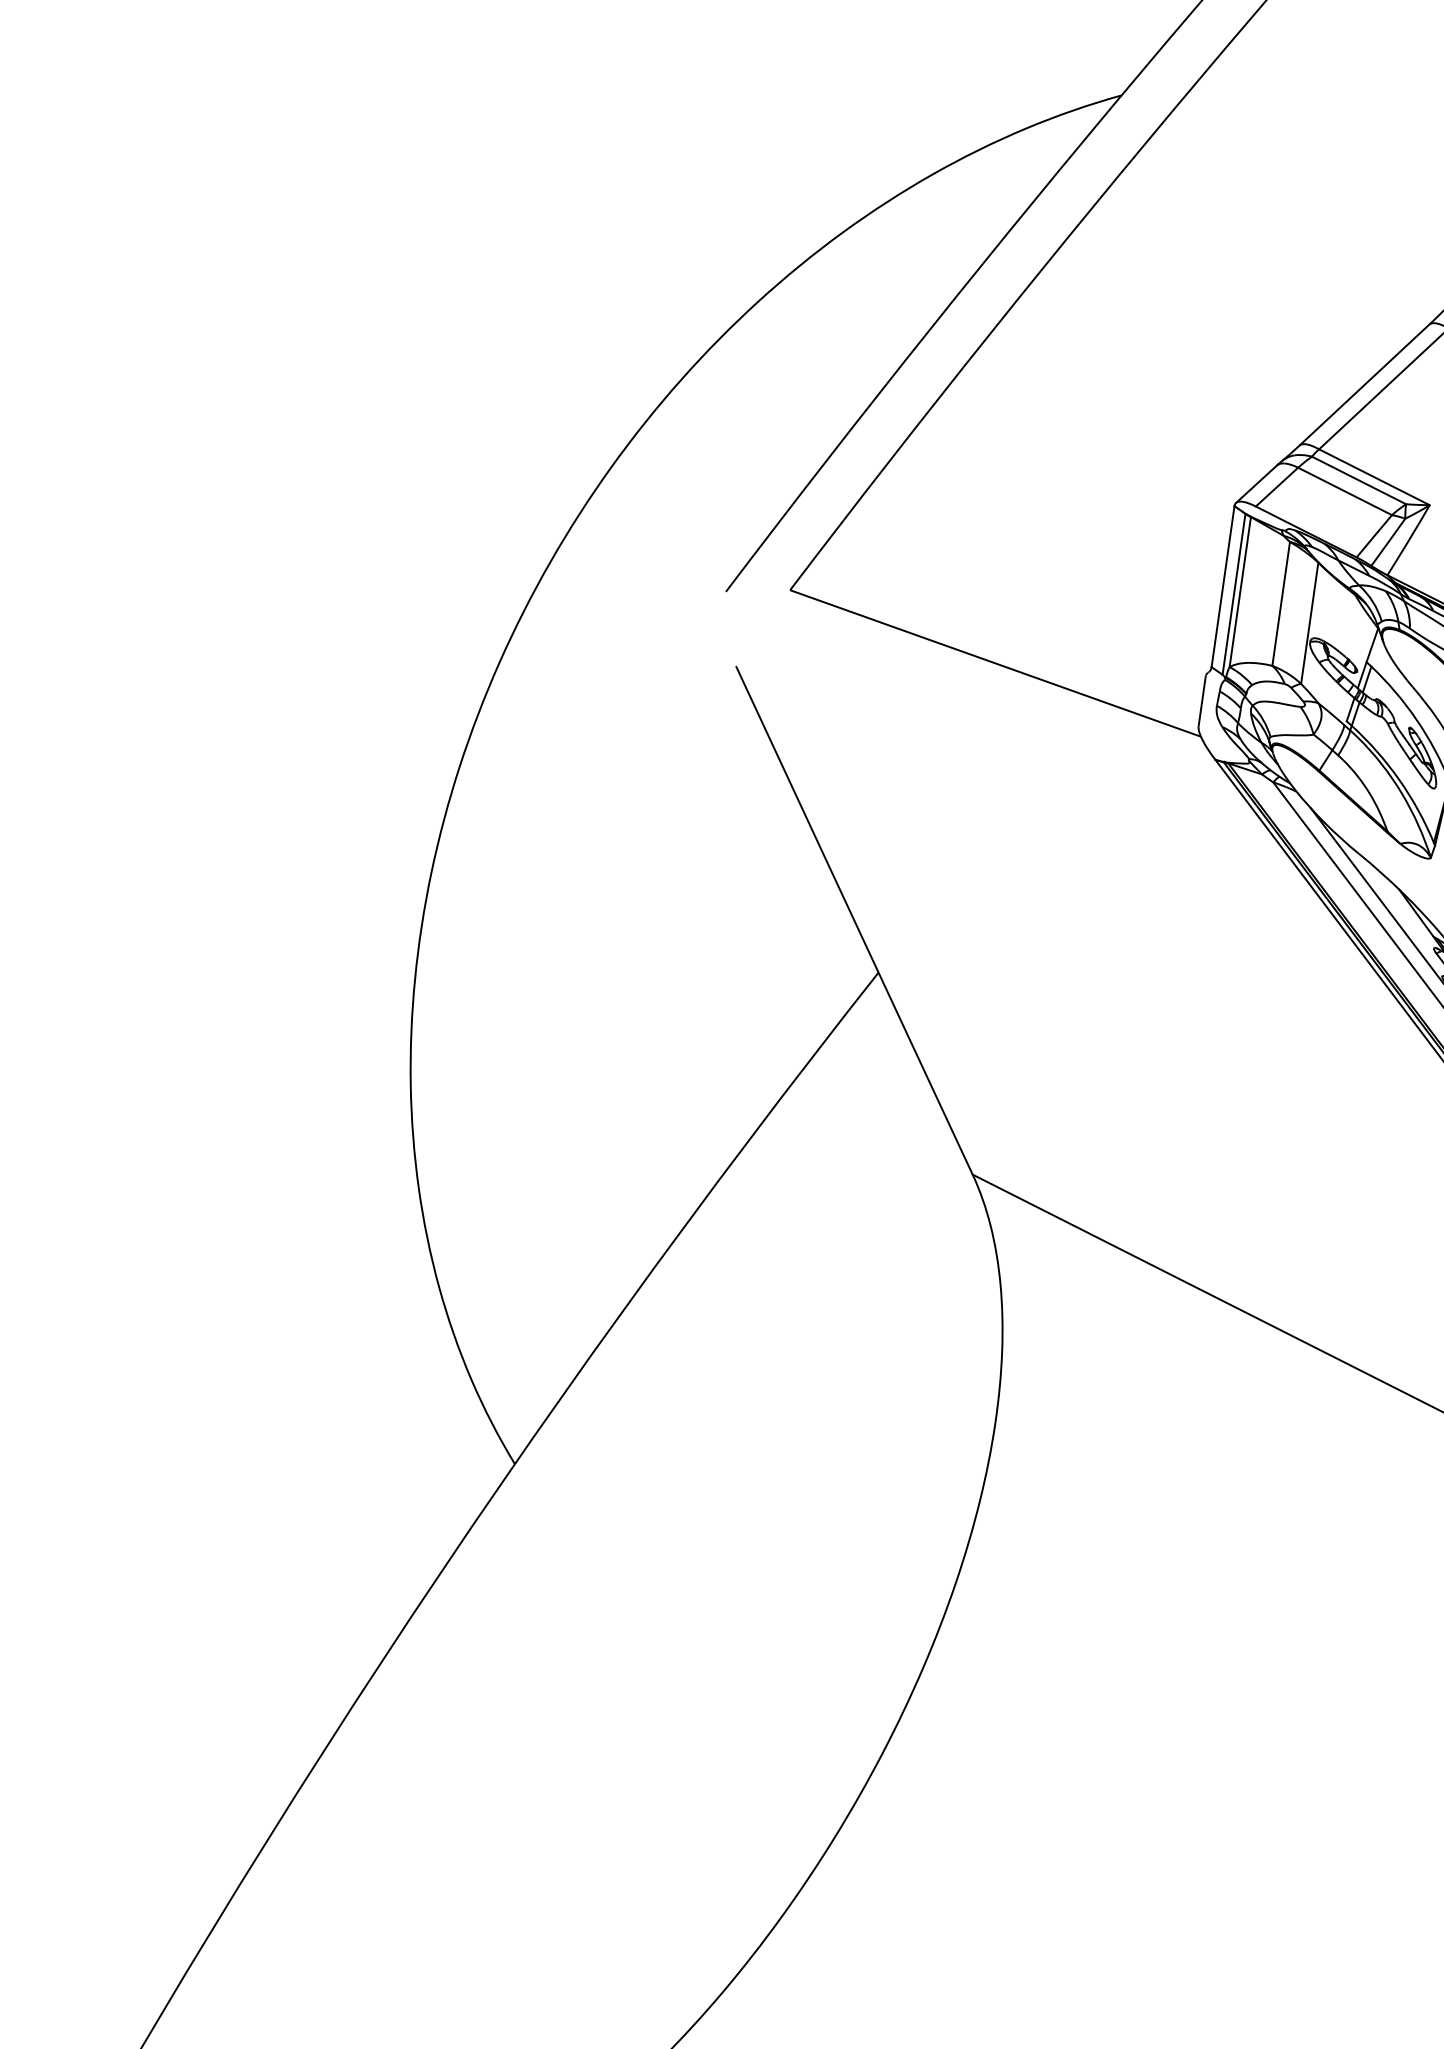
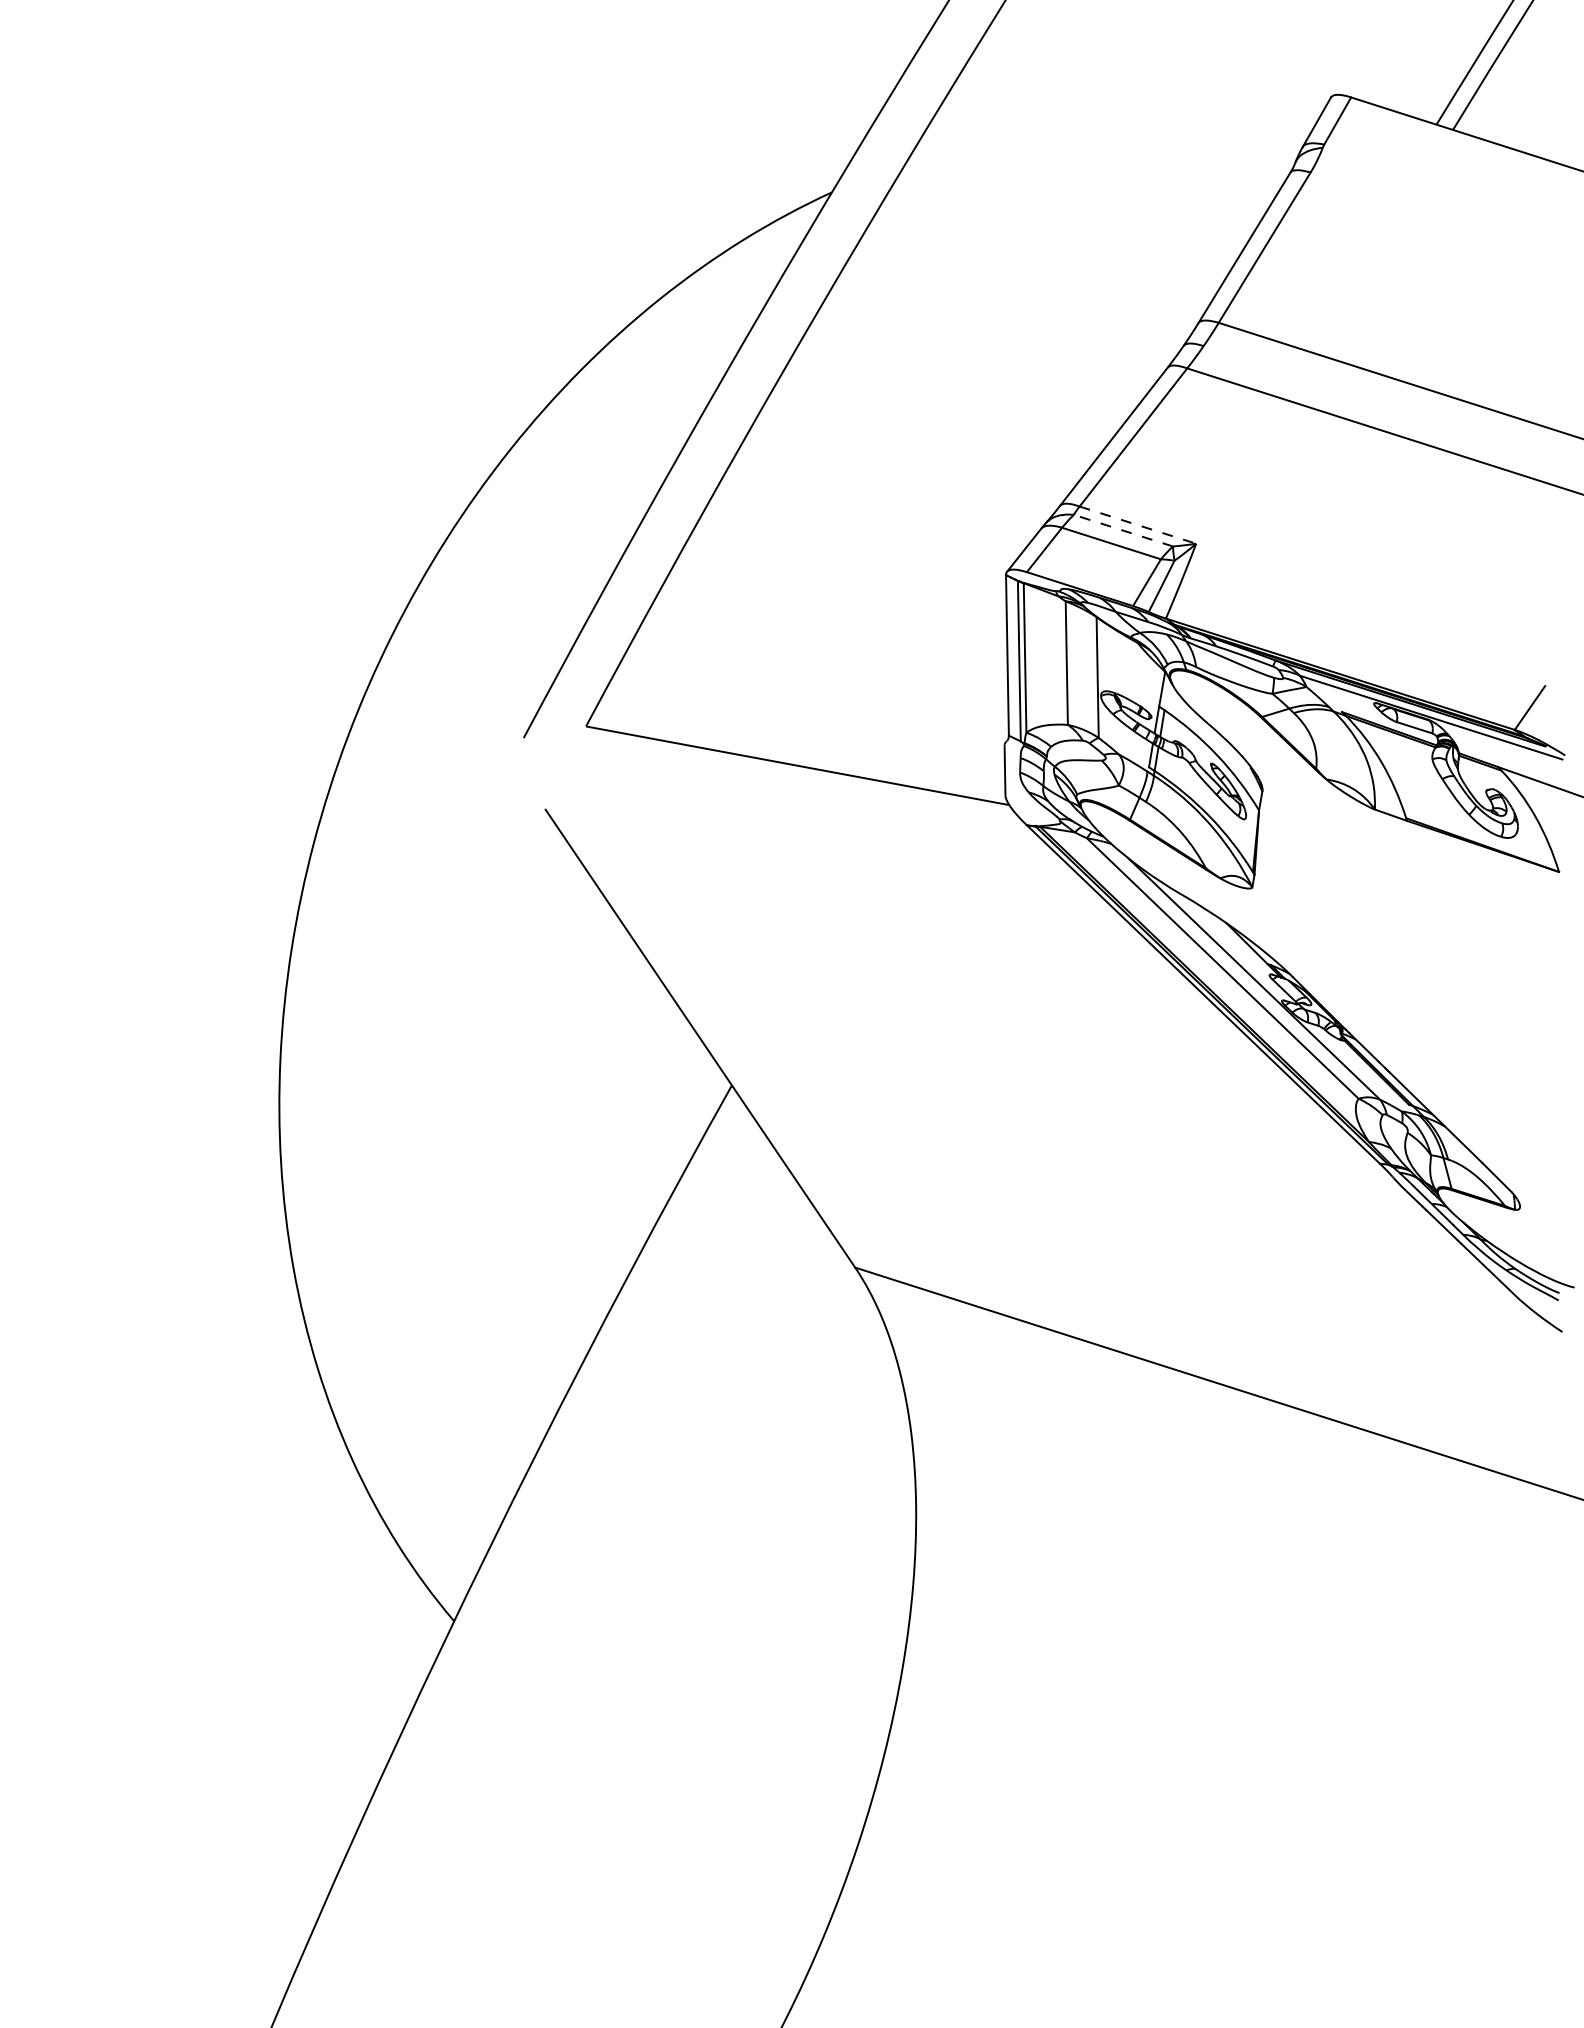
line: (1374, 477) -> (1138, 525), solid -> dashed
line: (1358, 480) -> (1122, 530), solid -> dashed

